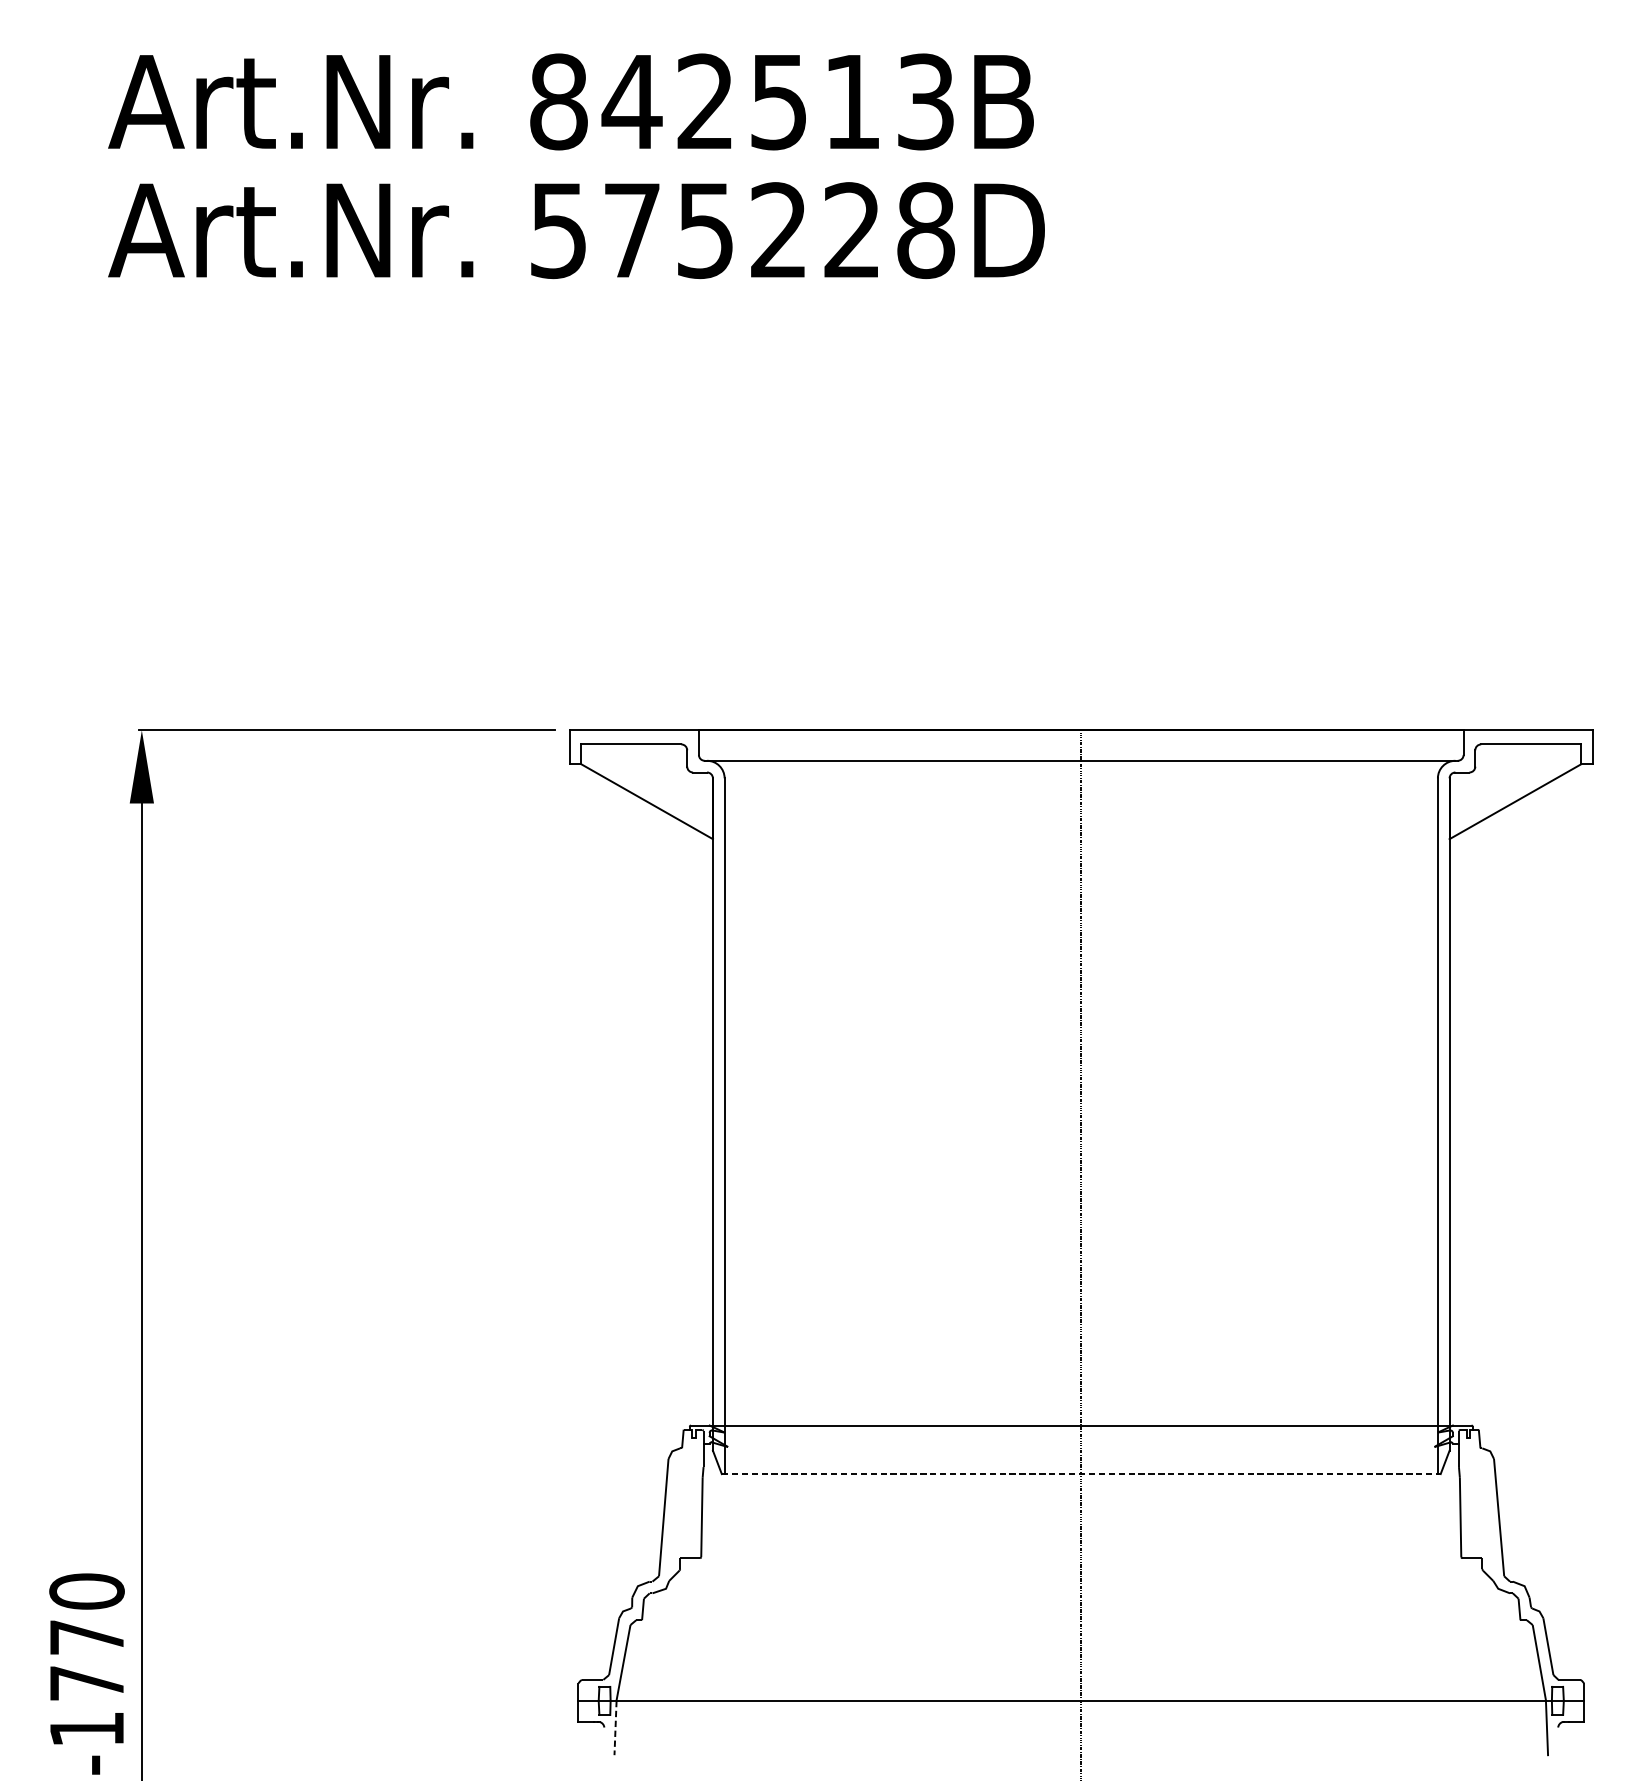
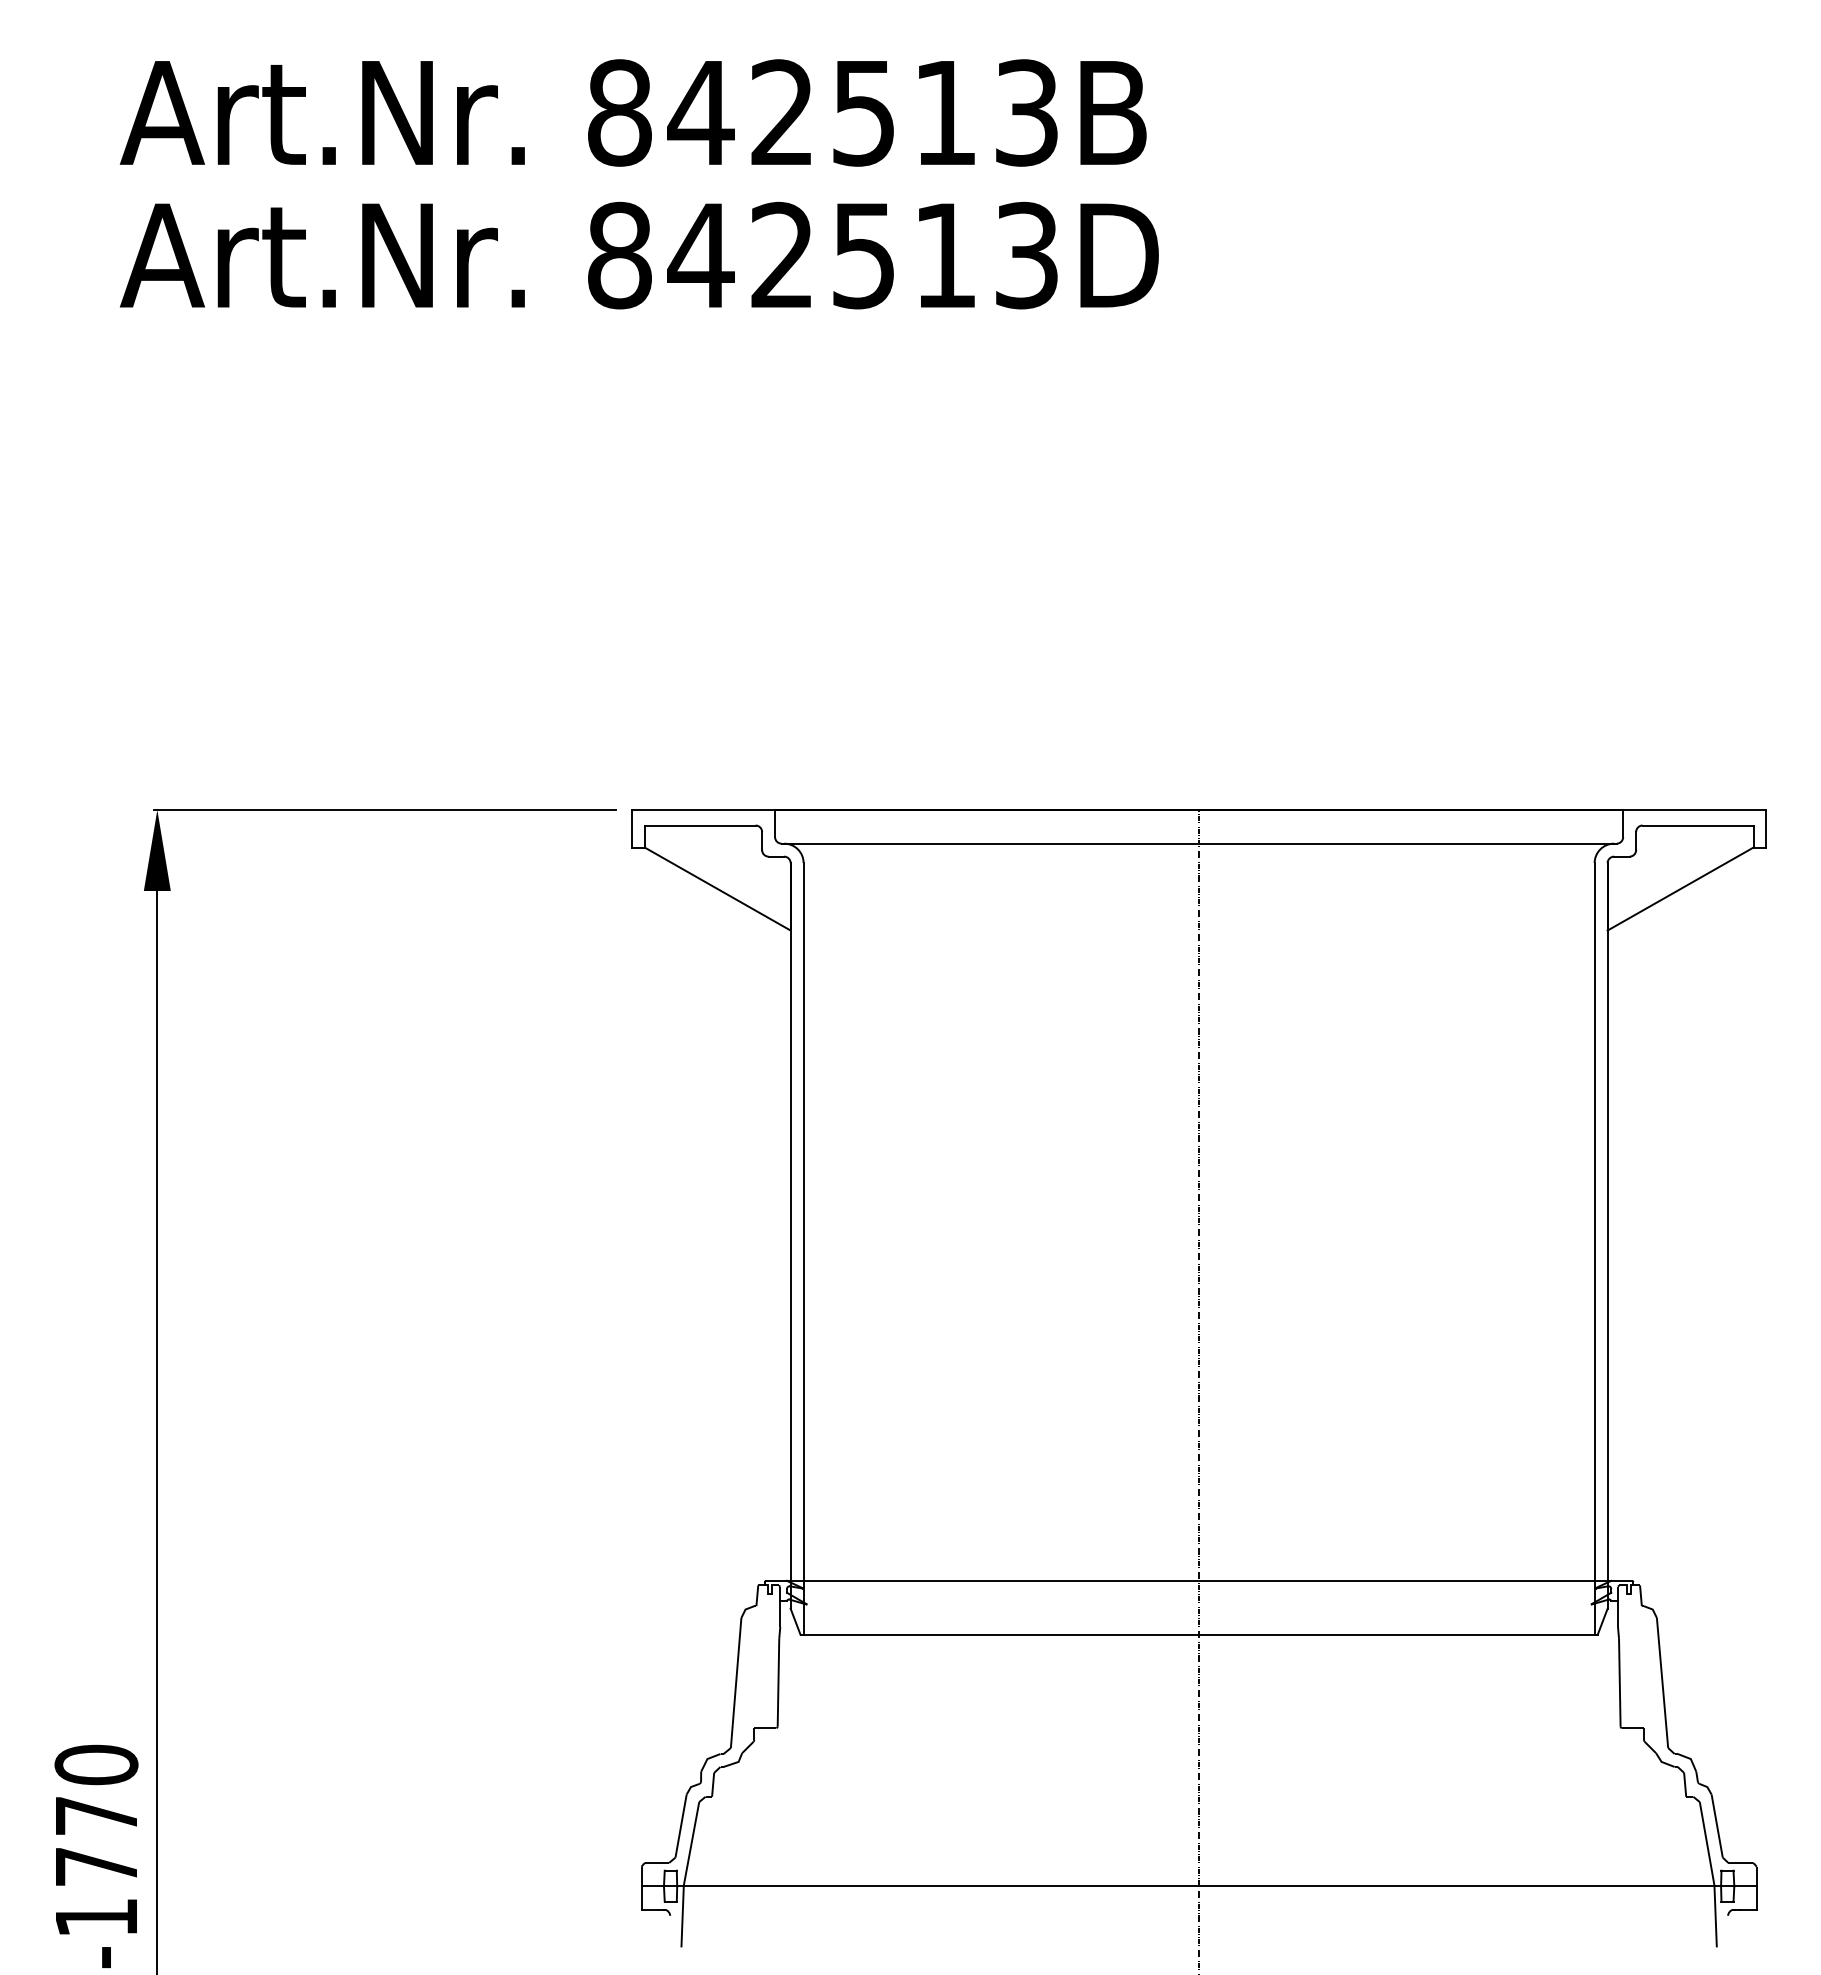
text: (742, 230) -> (823, 255), 575228D -> 842513D
line: (1081, 1473) -> (1199, 1634), dashed -> solid
line: (615, 1728) -> (682, 1916), dashed -> solid

